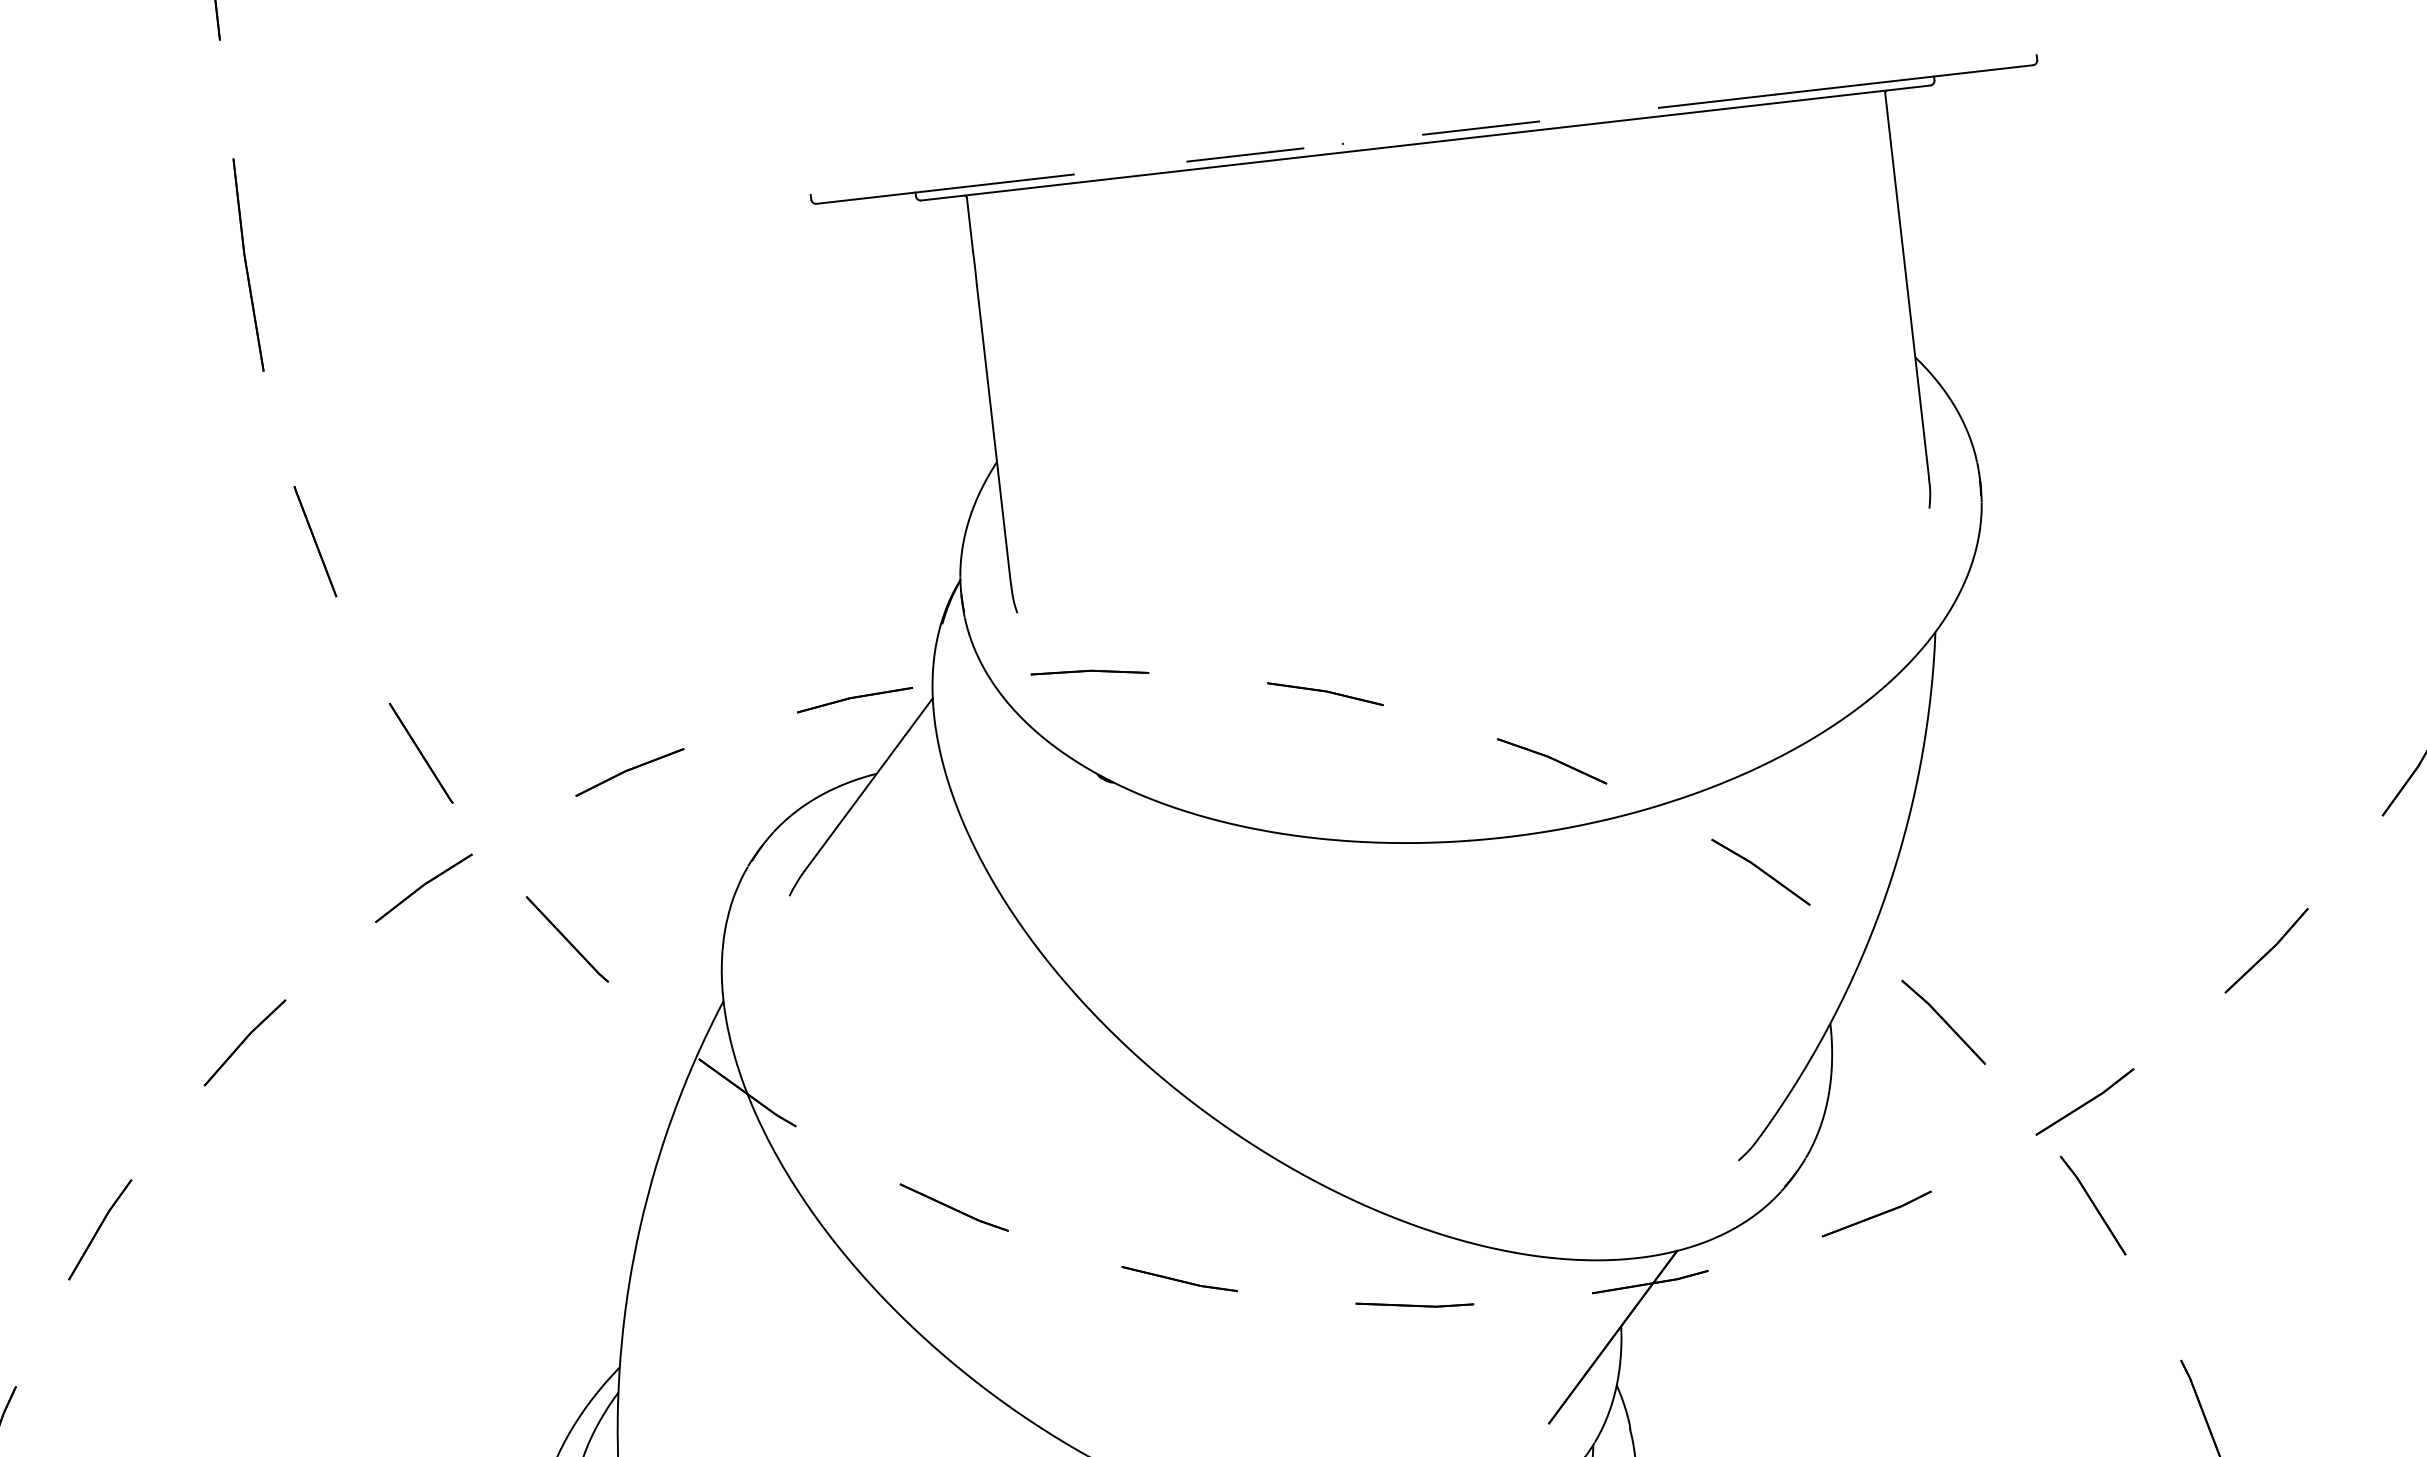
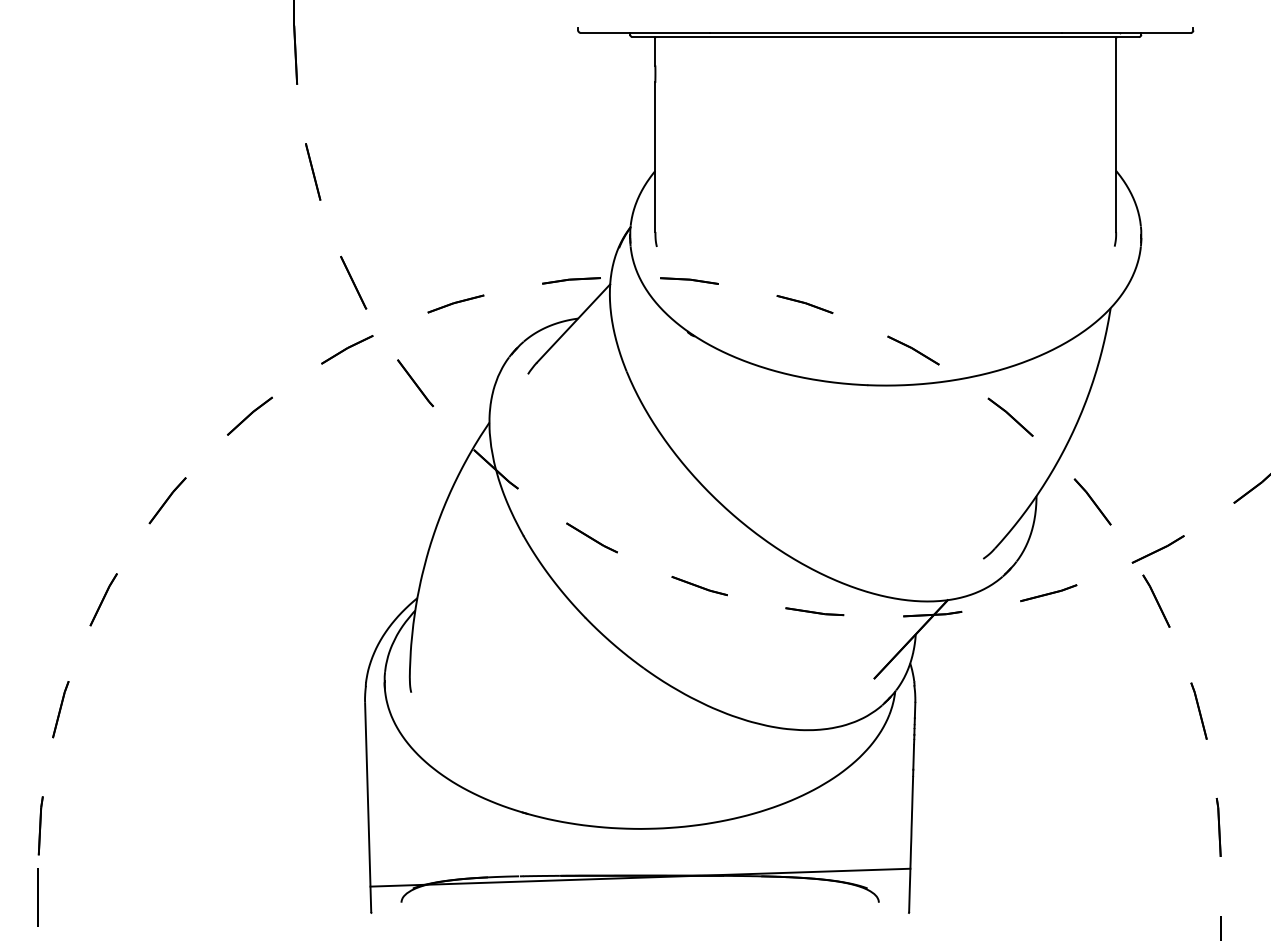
line: (1424, 133) -> (885, 32), dashed -> solid

